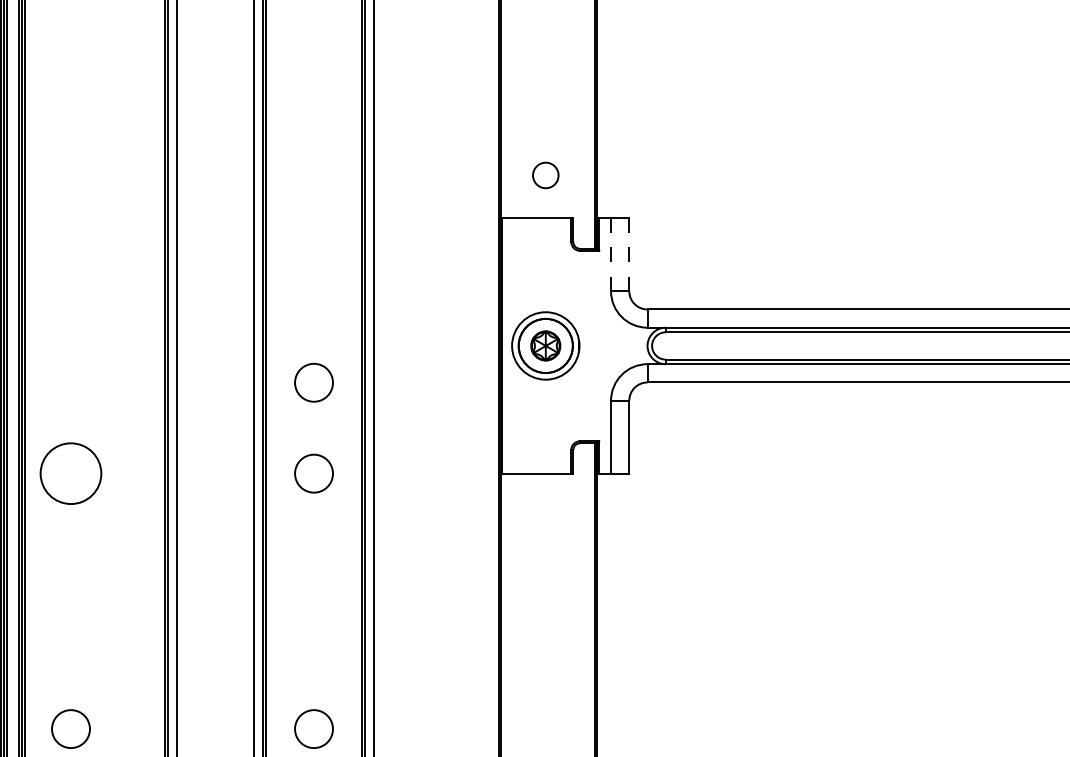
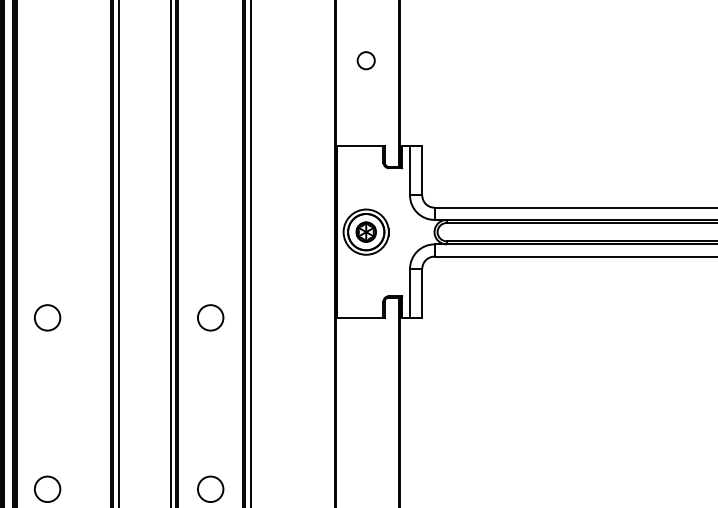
circle: (544, 175) -> (365, 60), moved
line: (611, 254) -> (410, 170), dashed -> solid
line: (629, 254) -> (422, 170), dashed -> solid
circle: (313, 382) -> (210, 256), removed
circle: (70, 473) -> (47, 317), size x0.62

